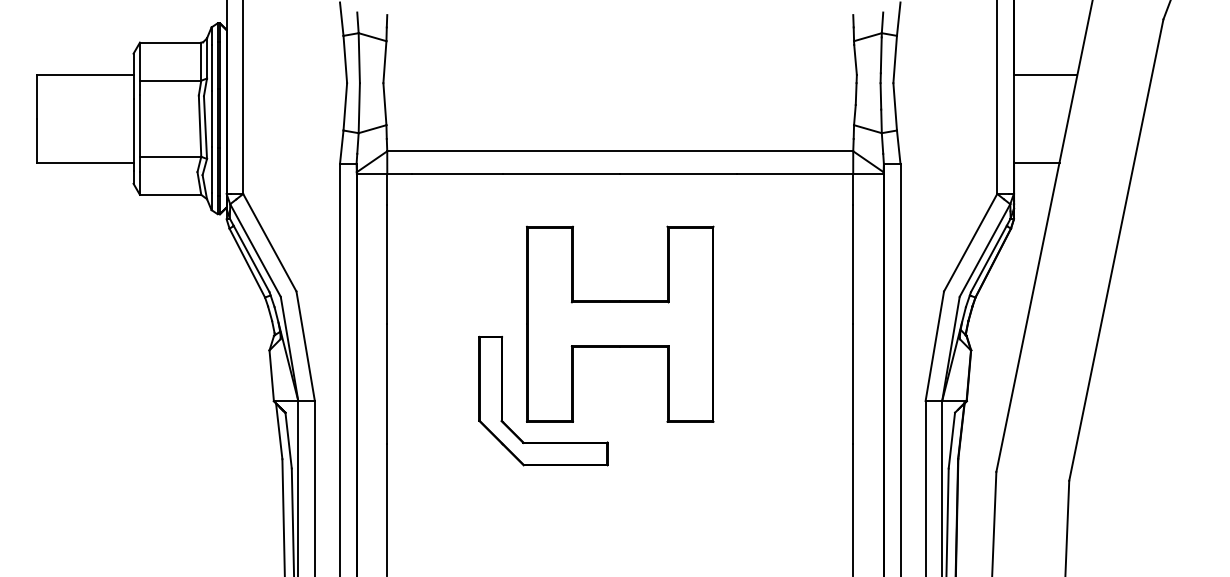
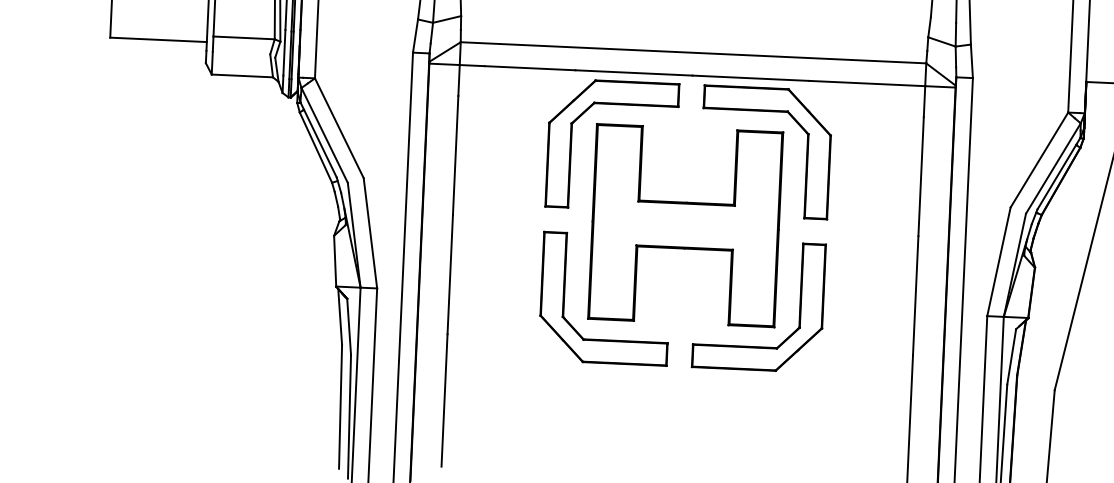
part: (543, 206) -> (614, 104), added
part: (696, 206) -> (767, 111), added
part: (737, 400) -> (799, 307), added

